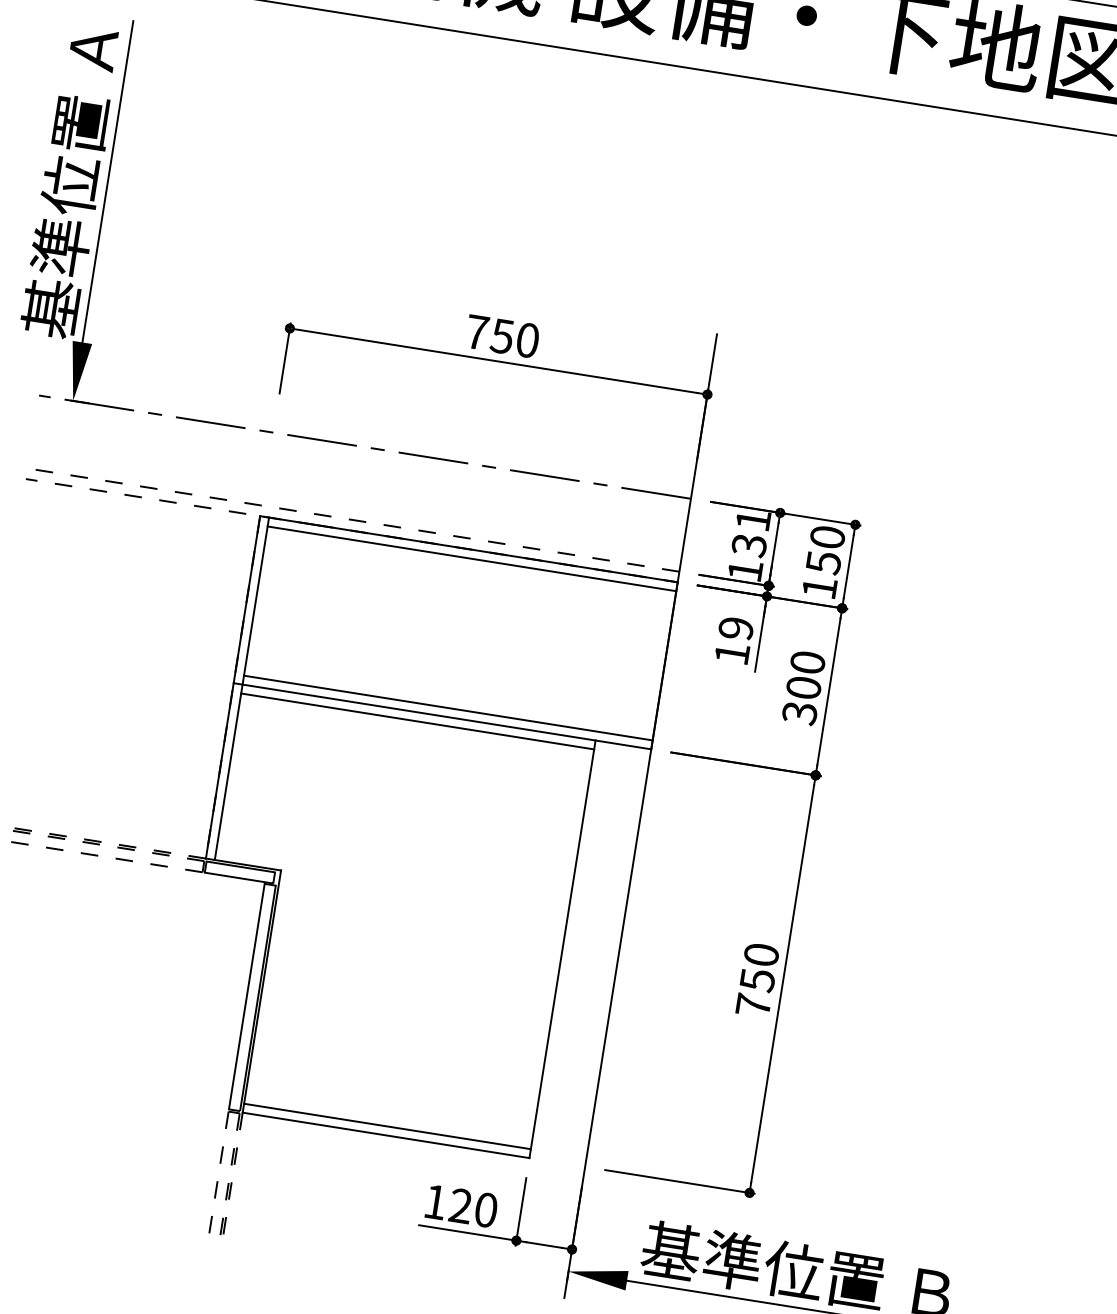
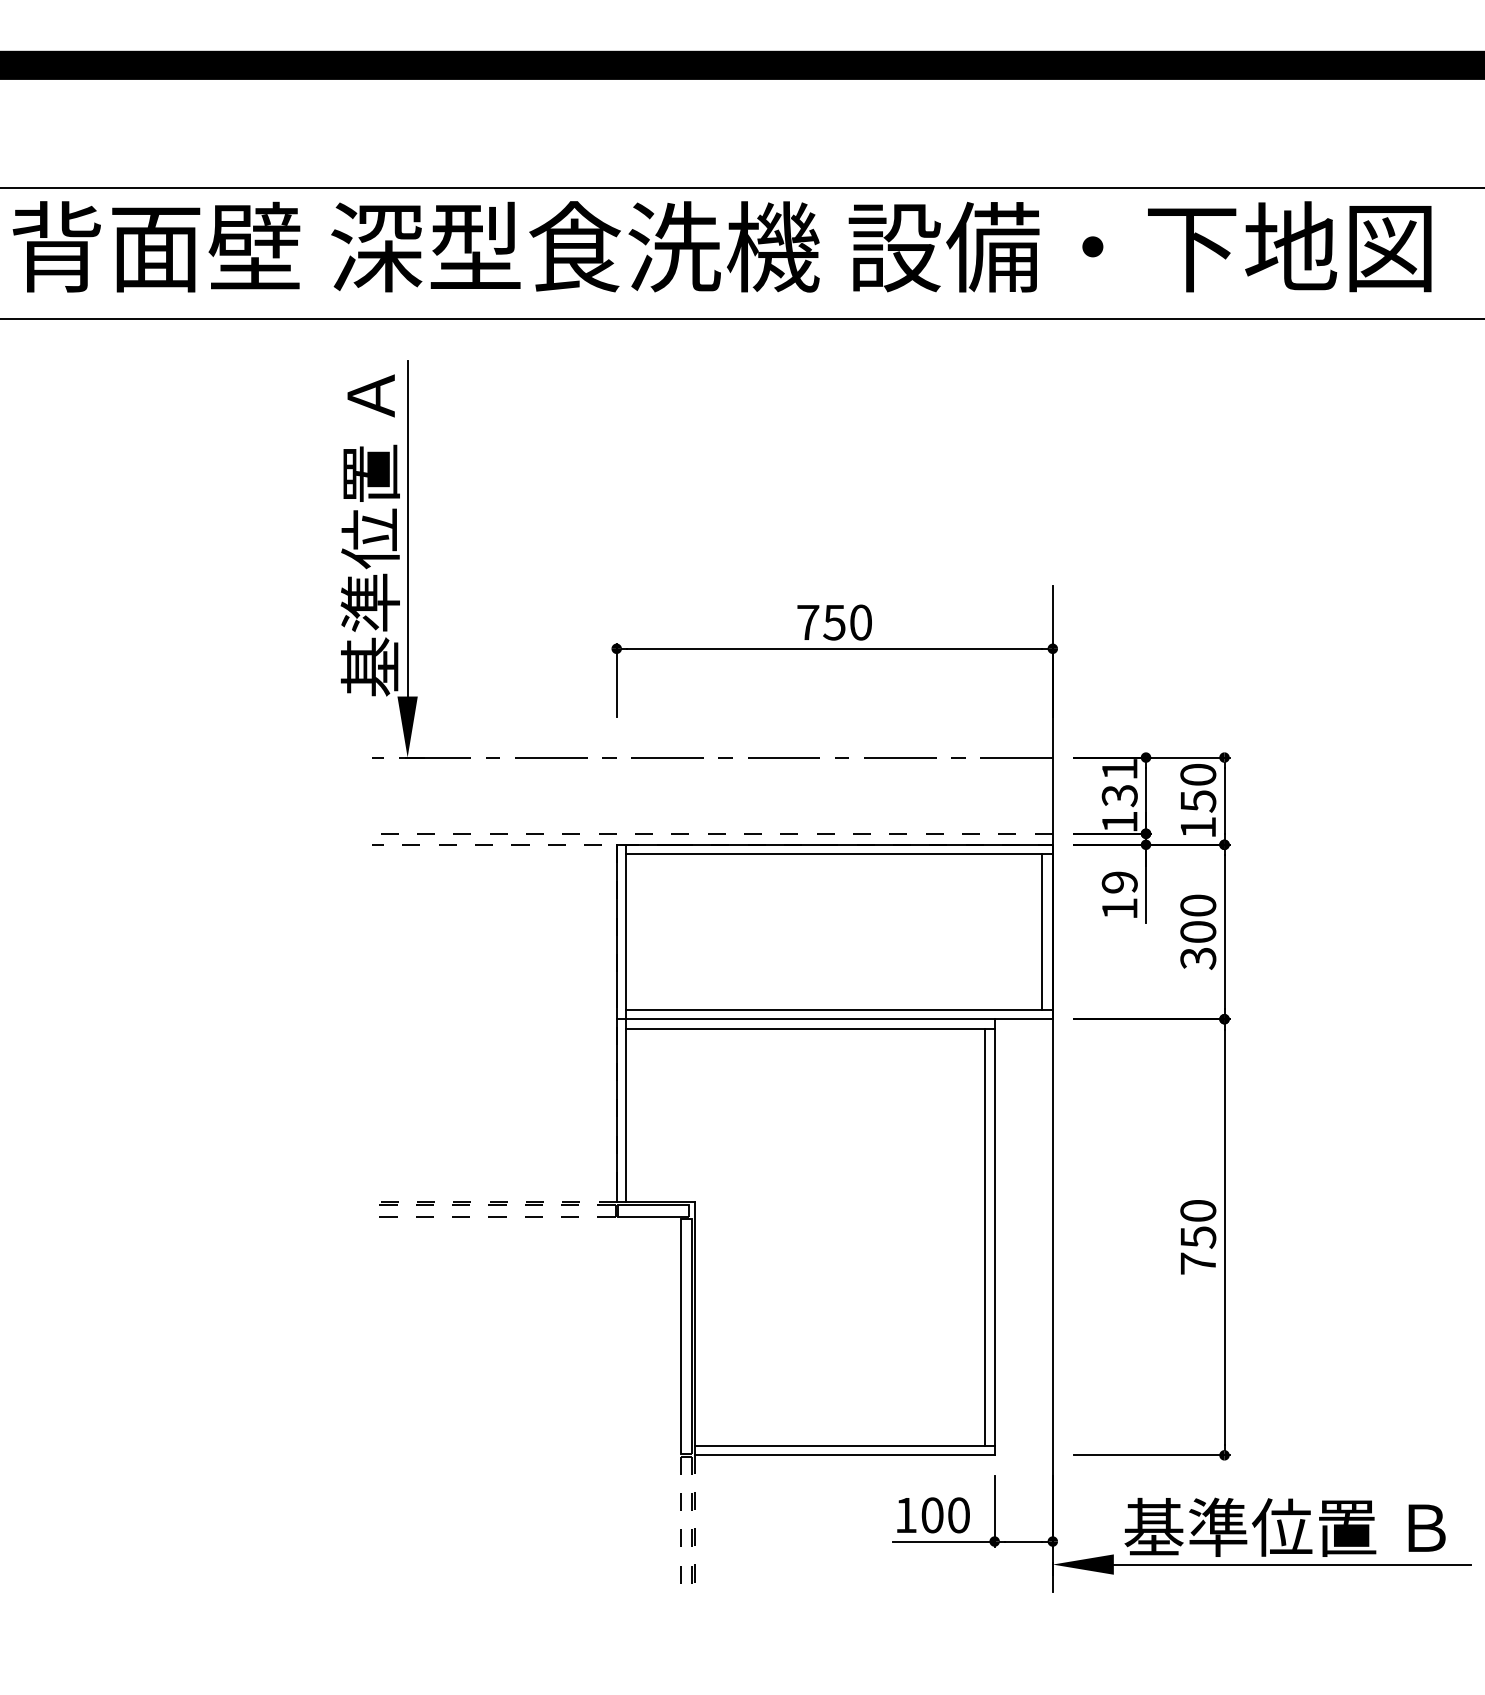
line: (654, 663) -> (1042, 931), added
line: (553, 948) -> (985, 1237), added
text: (460, 1206) -> (932, 1515), 120 -> 100

